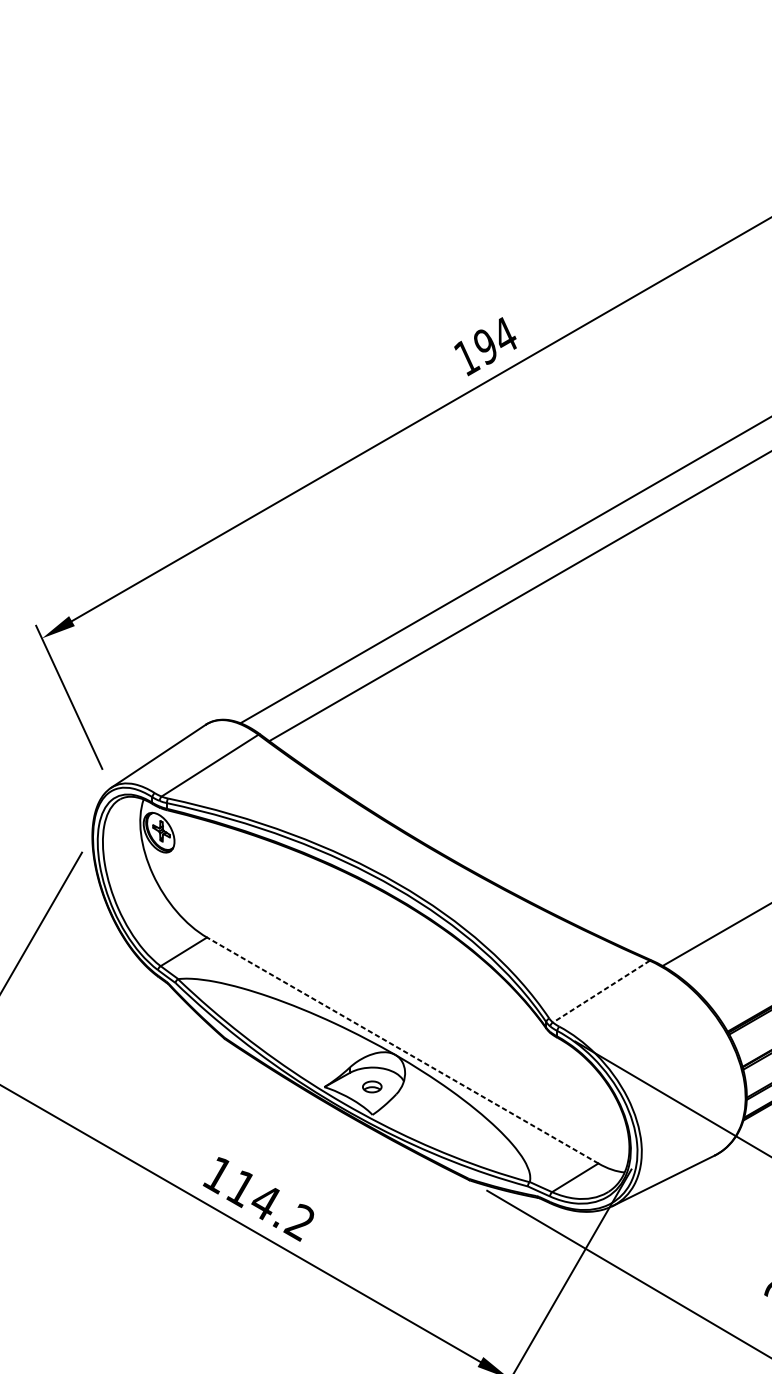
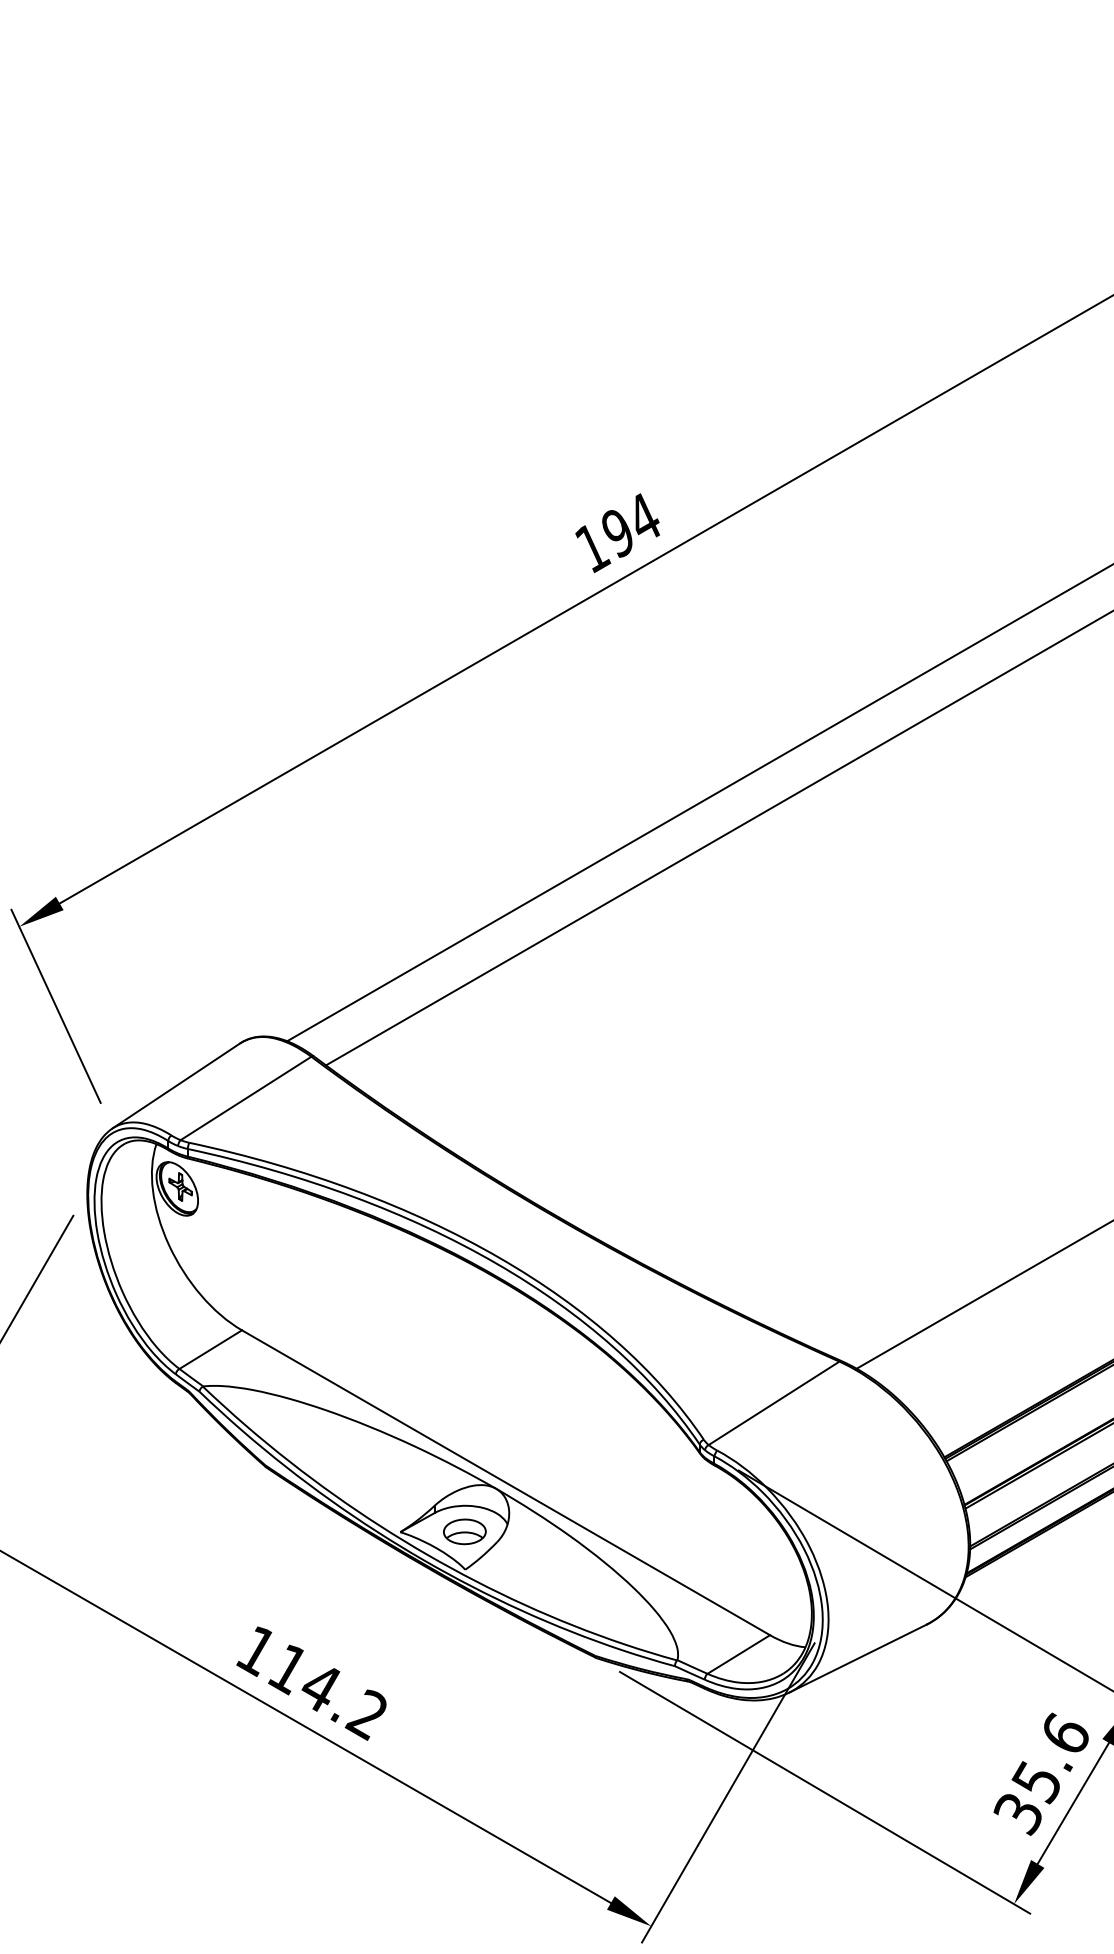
line: (601, 991) -> (774, 1403), dashed -> solid
line: (403, 1050) -> (506, 1482), dashed -> solid
part: (371, 1086) -> (464, 1531), size x1.67

